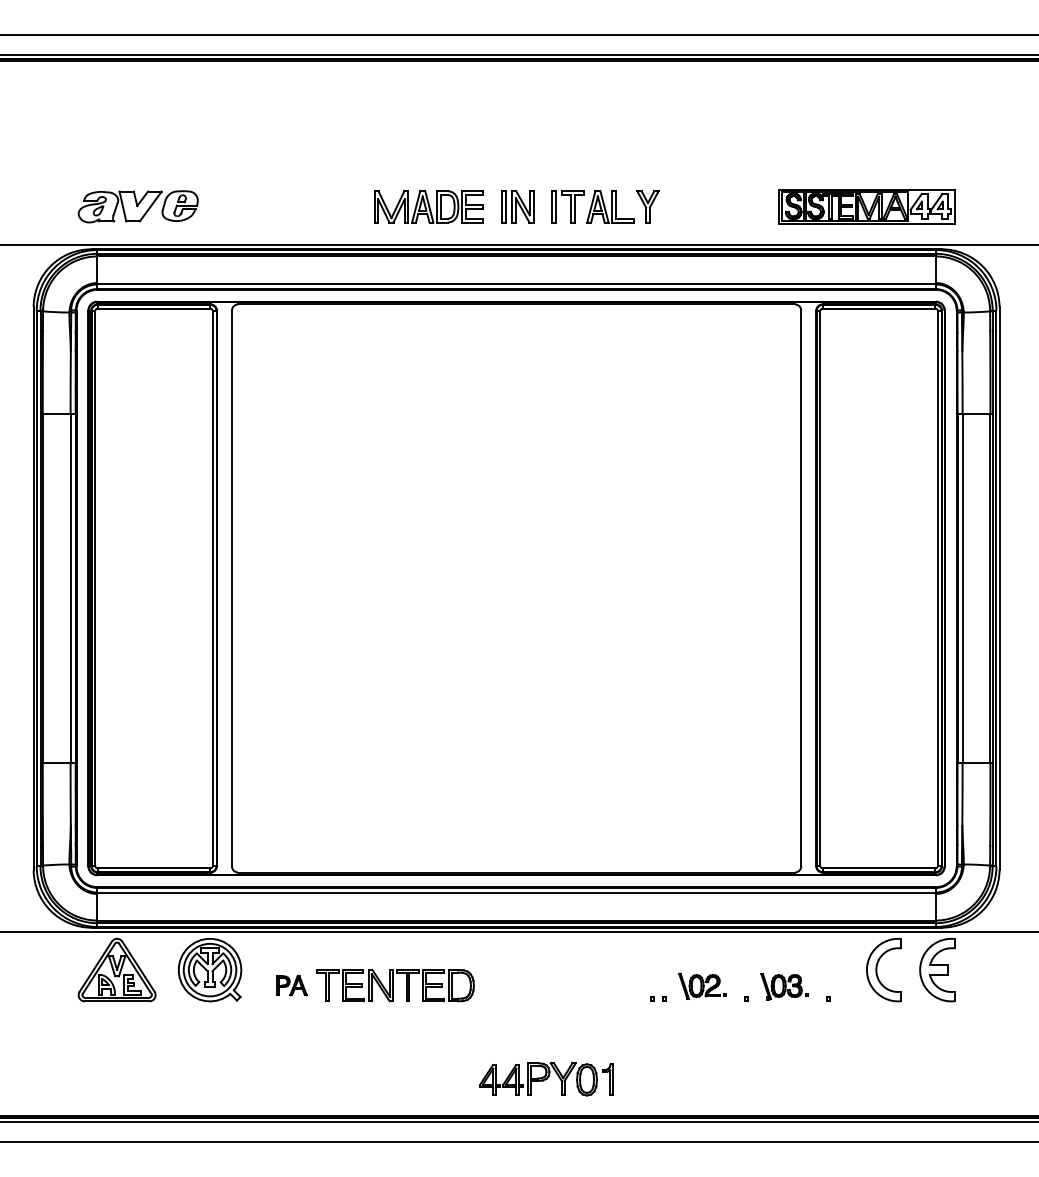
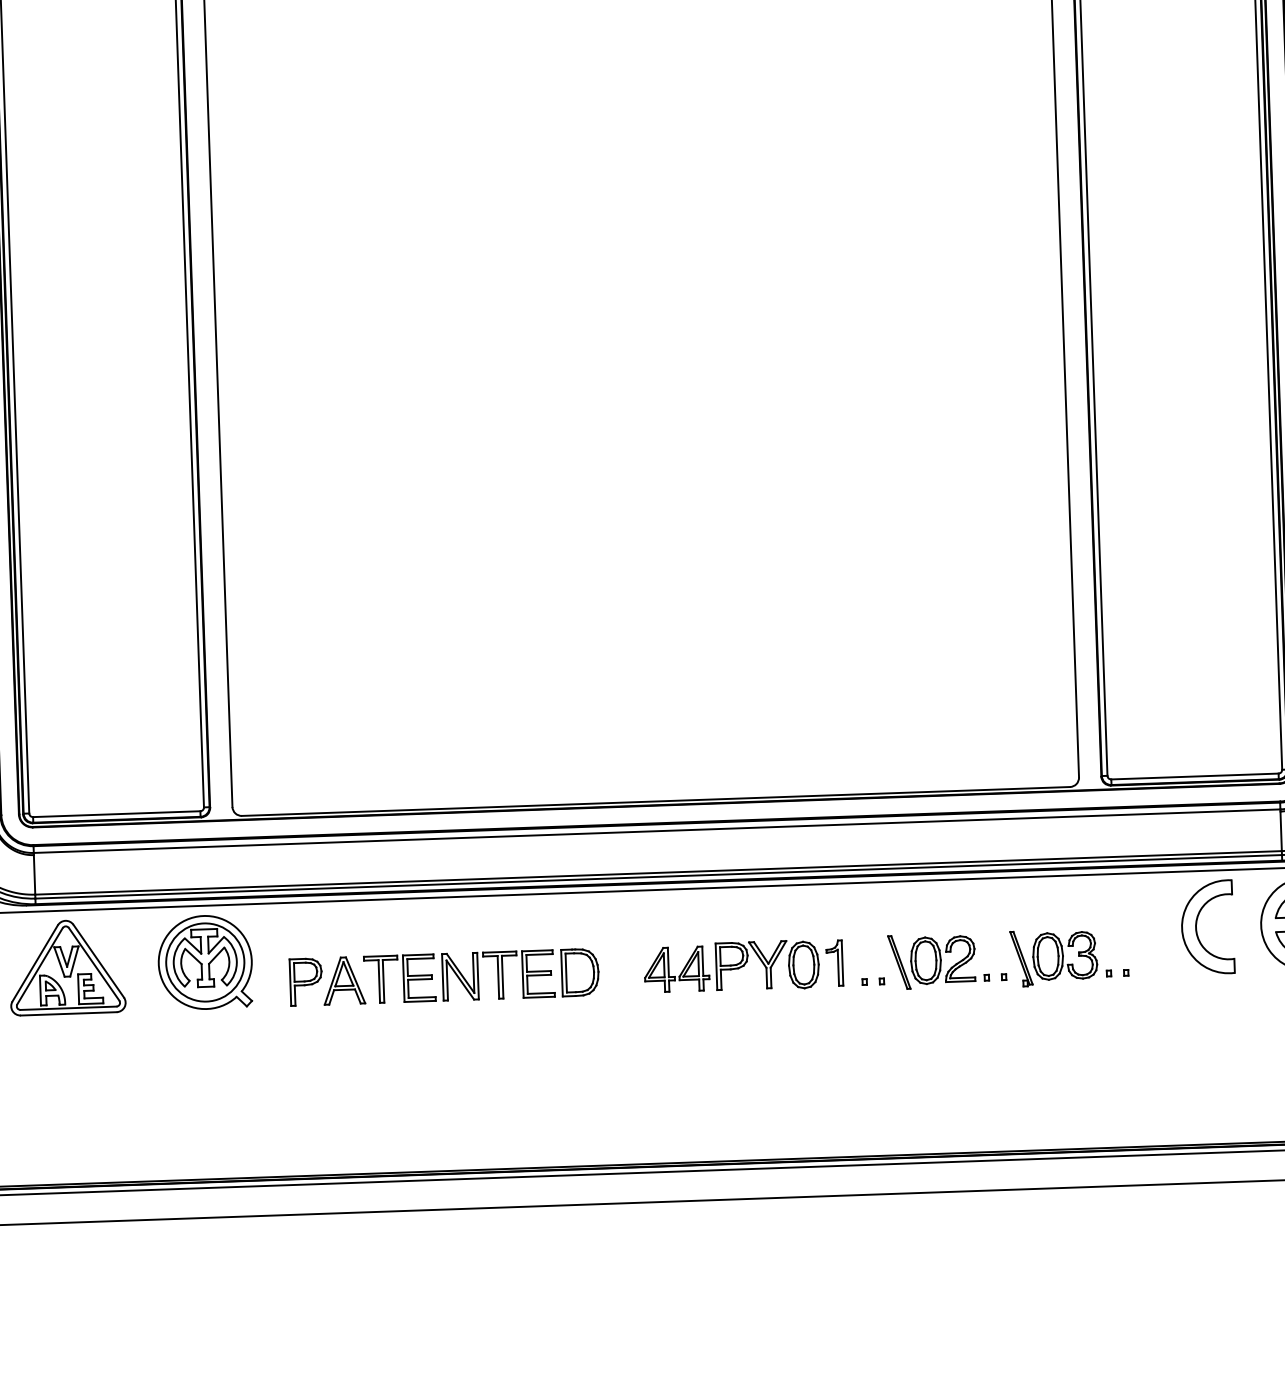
part: (291, 985) -> (327, 981), size x1.67
part: (702, 986) -> (938, 961), size x1.43
part: (784, 986) -> (1060, 957), size x1.43
part: (546, 1079) -> (743, 966), moved

